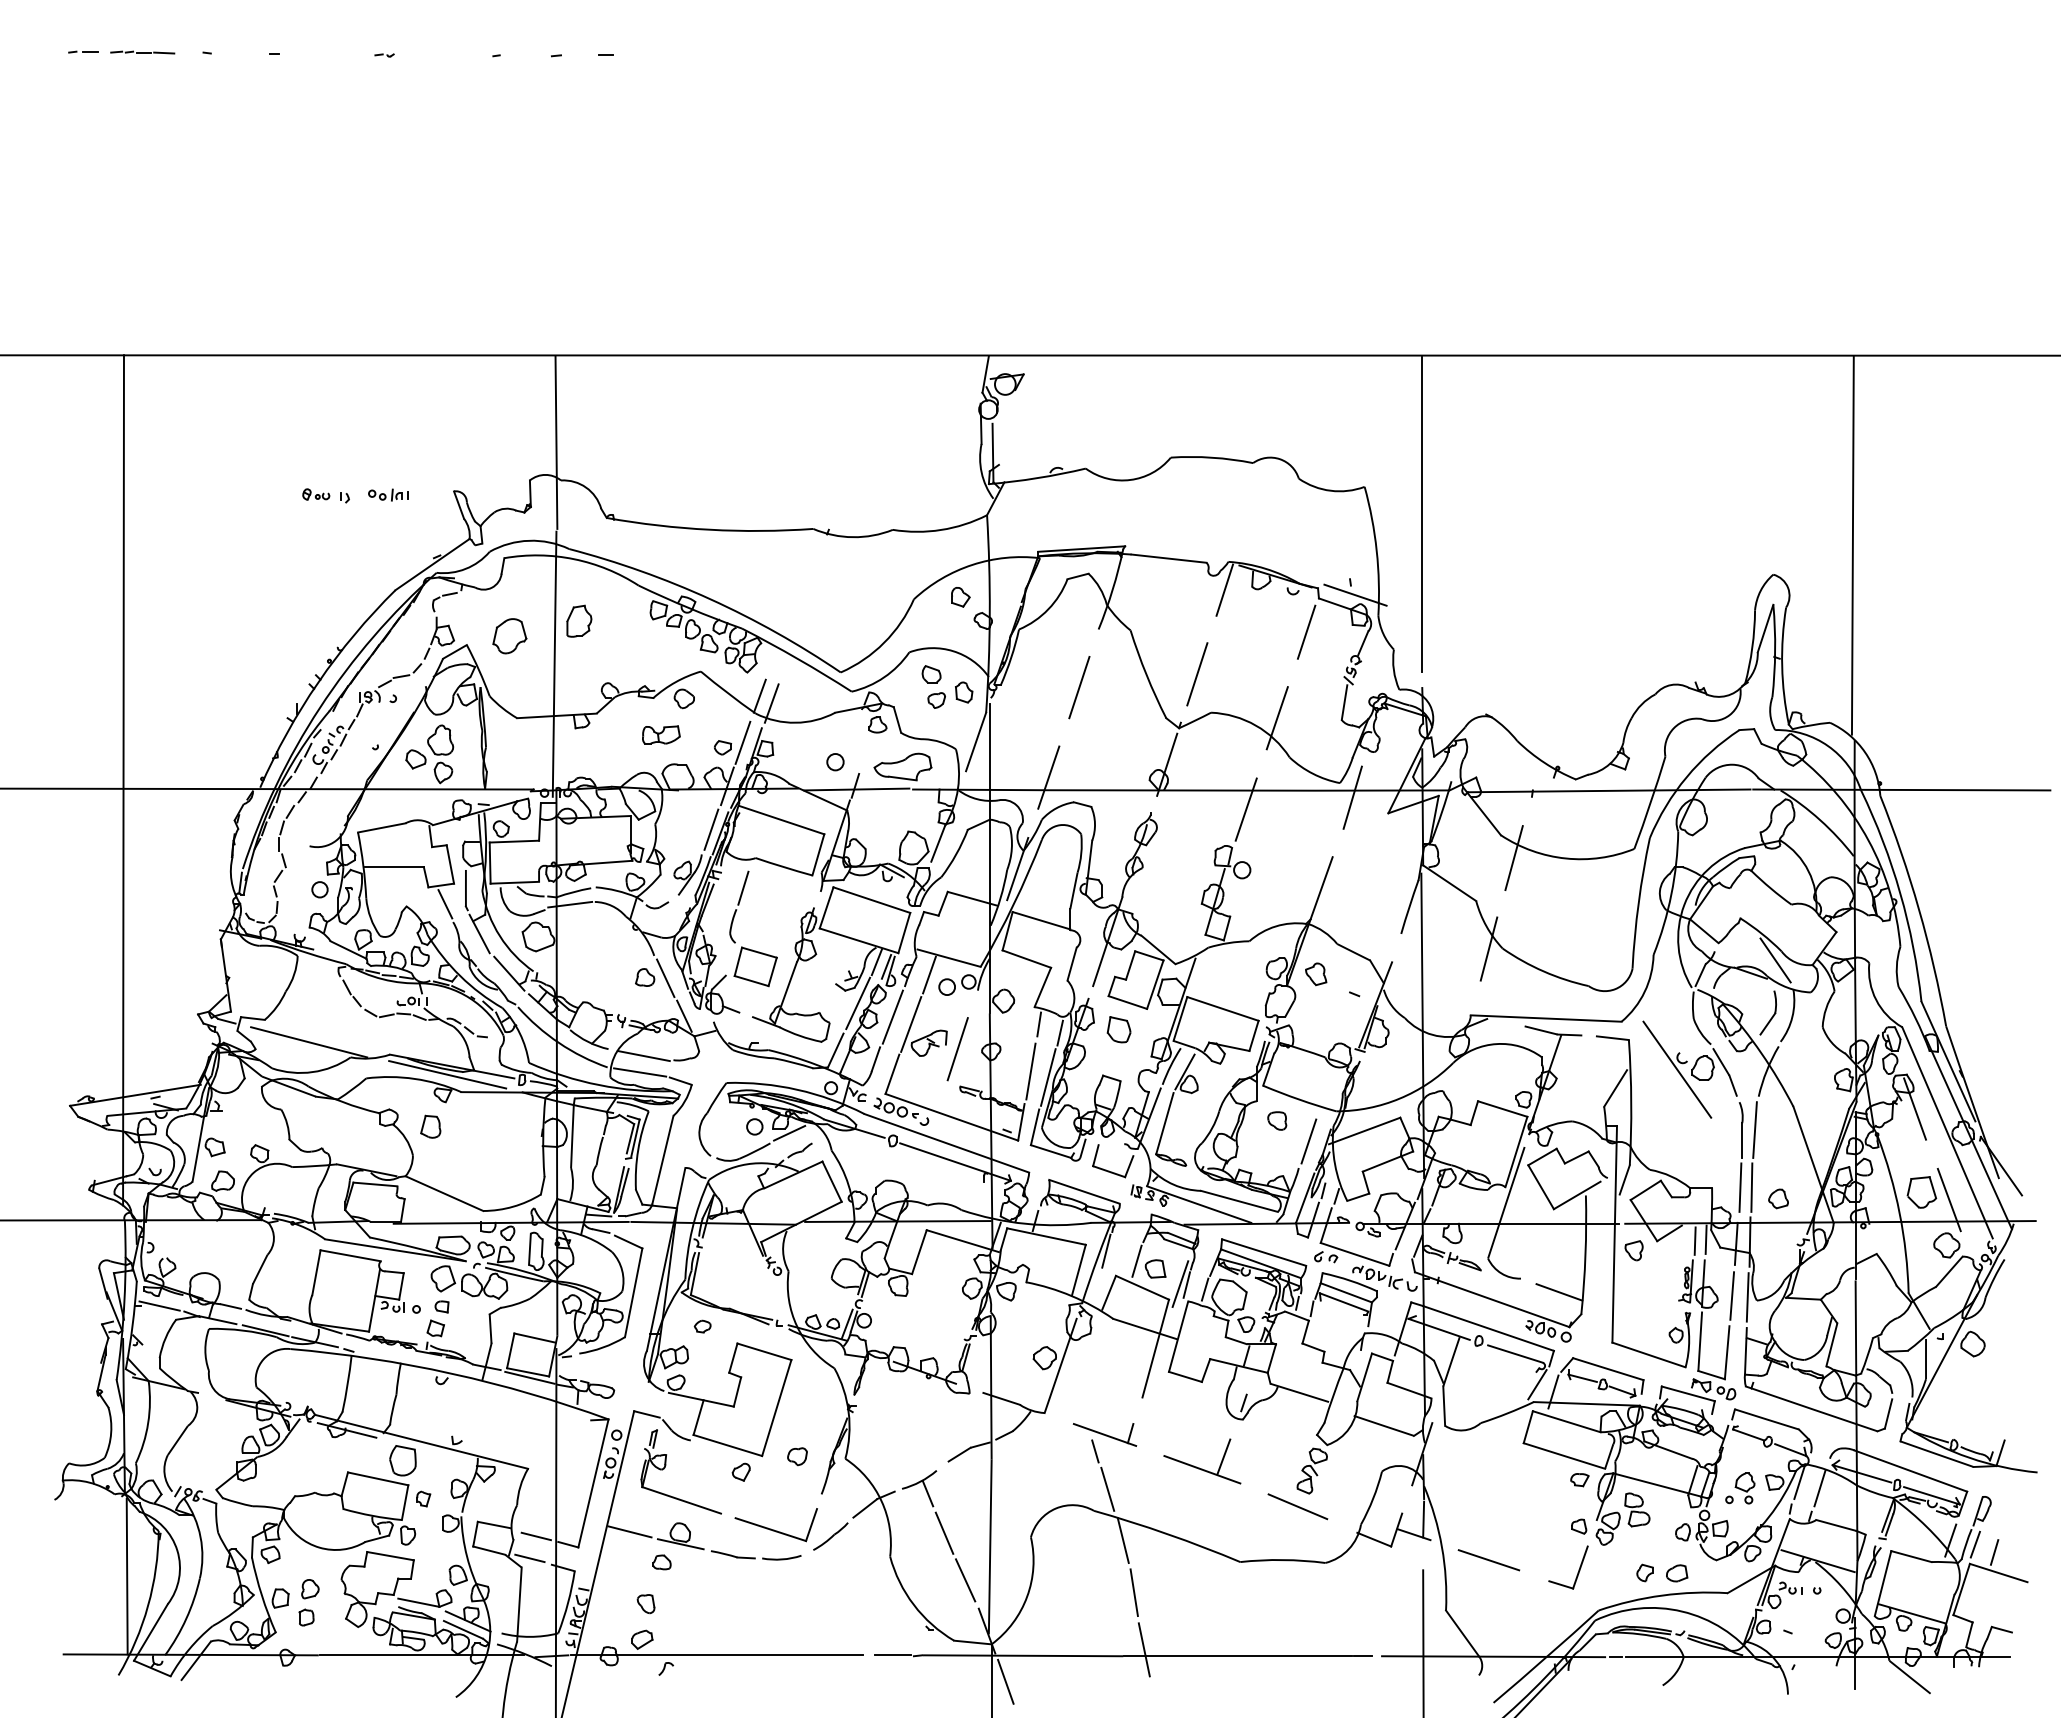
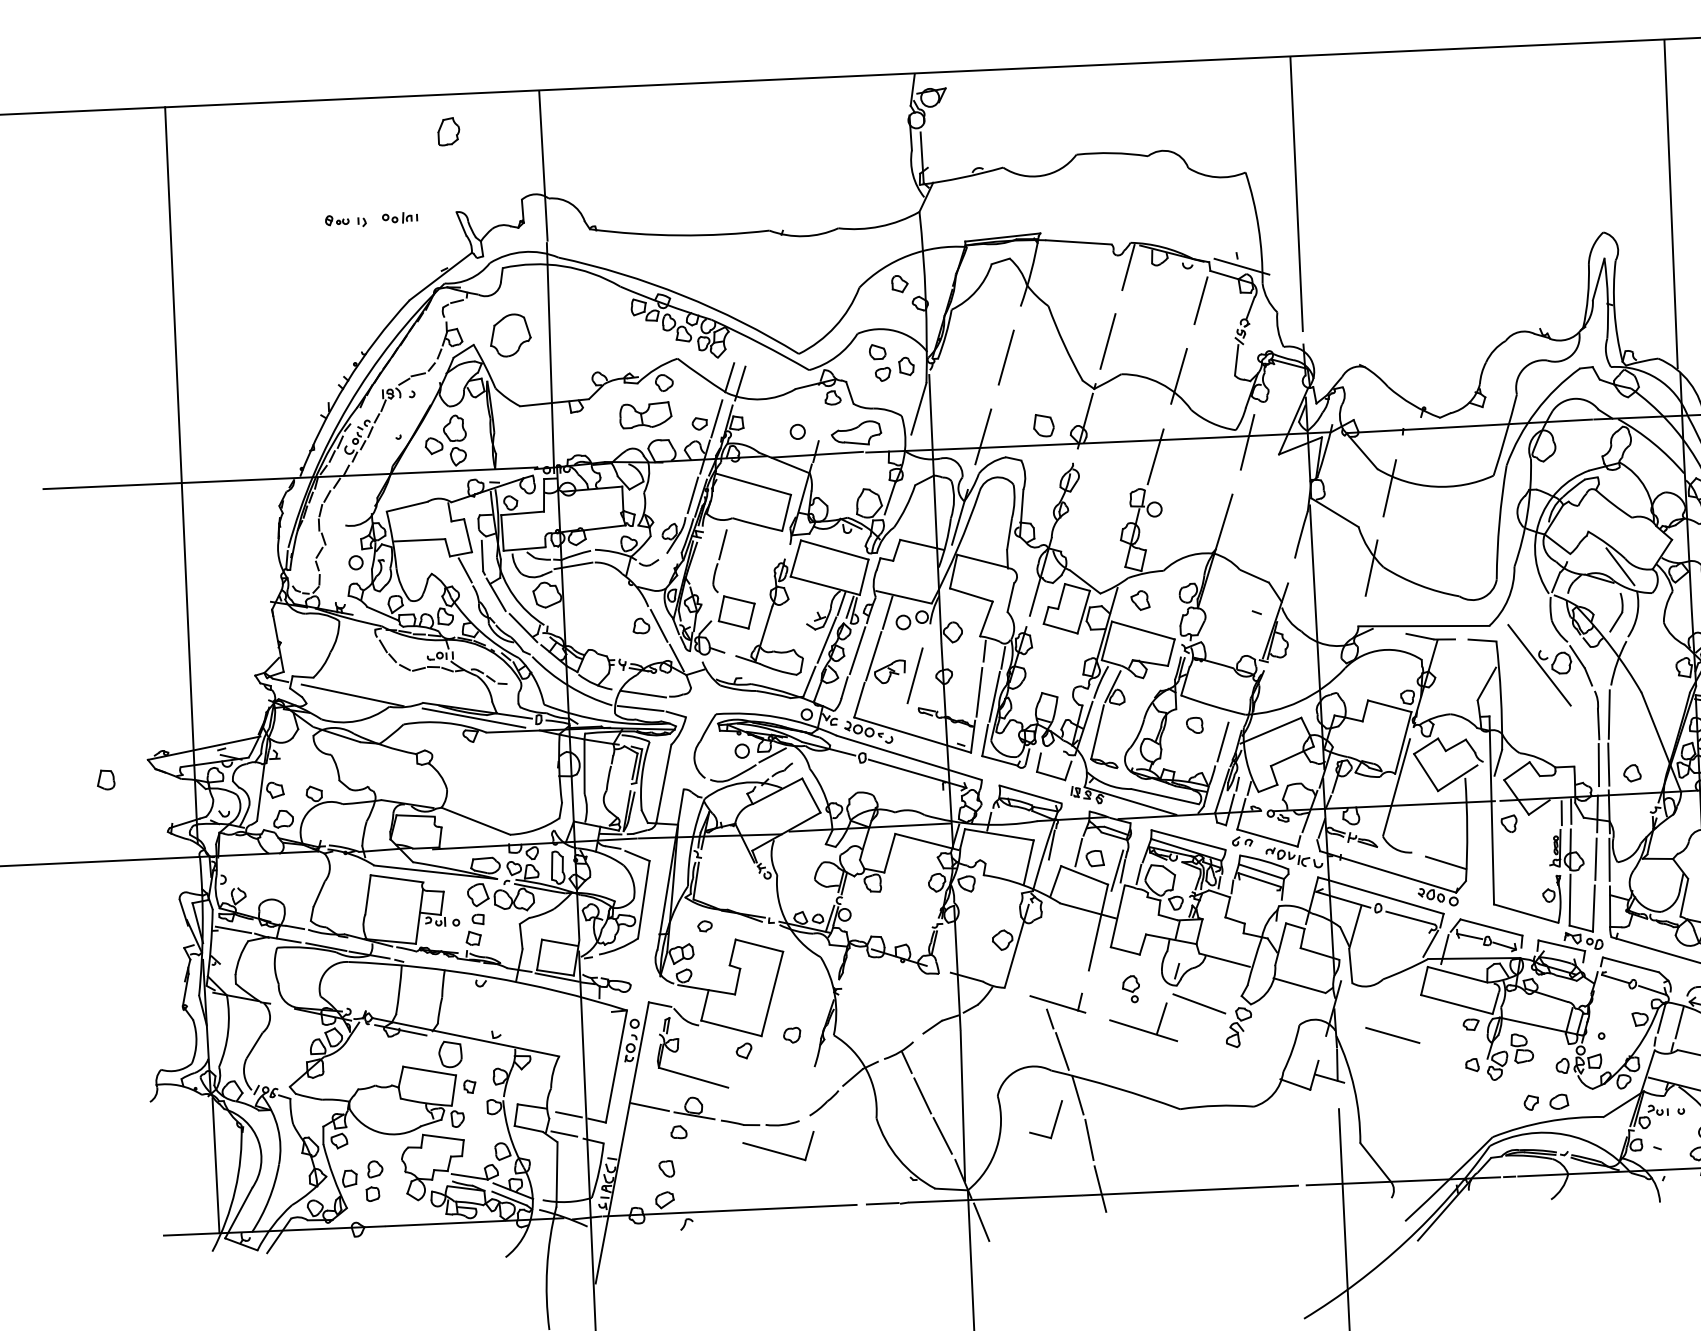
part: (579, 620) -> (448, 131), moved
part: (509, 636) -> (510, 335), size x1.4
part: (661, 734) -> (645, 414), size x1.6
part: (1316, 974) -> (1140, 600), moved
part: (1118, 1029) -> (1043, 425), moved
part: (430, 1126) -> (105, 779), moved
part: (1744, 1488) -> (1130, 989), moved
line: (1297, 1506) -> (1198, 1003), moved
part: (775, 1525) -> (778, 1147), moved
line: (1488, 1560) -> (1392, 1035), moved
part: (1578, 1569) -> (1054, 1121), moved

